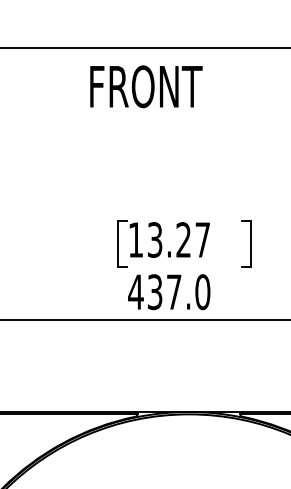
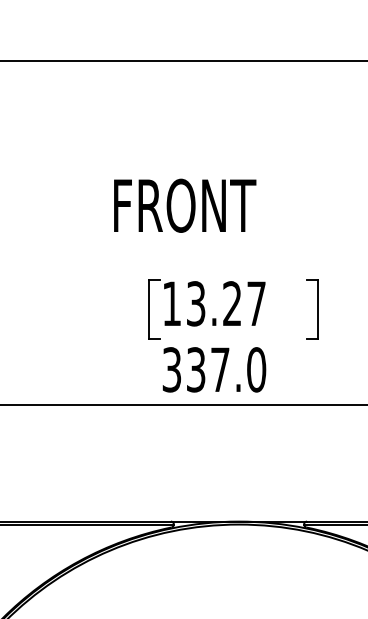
text: (146, 86) -> (185, 205), moved
text: (135, 291) -> (171, 369), 437.0 -> 337.0

